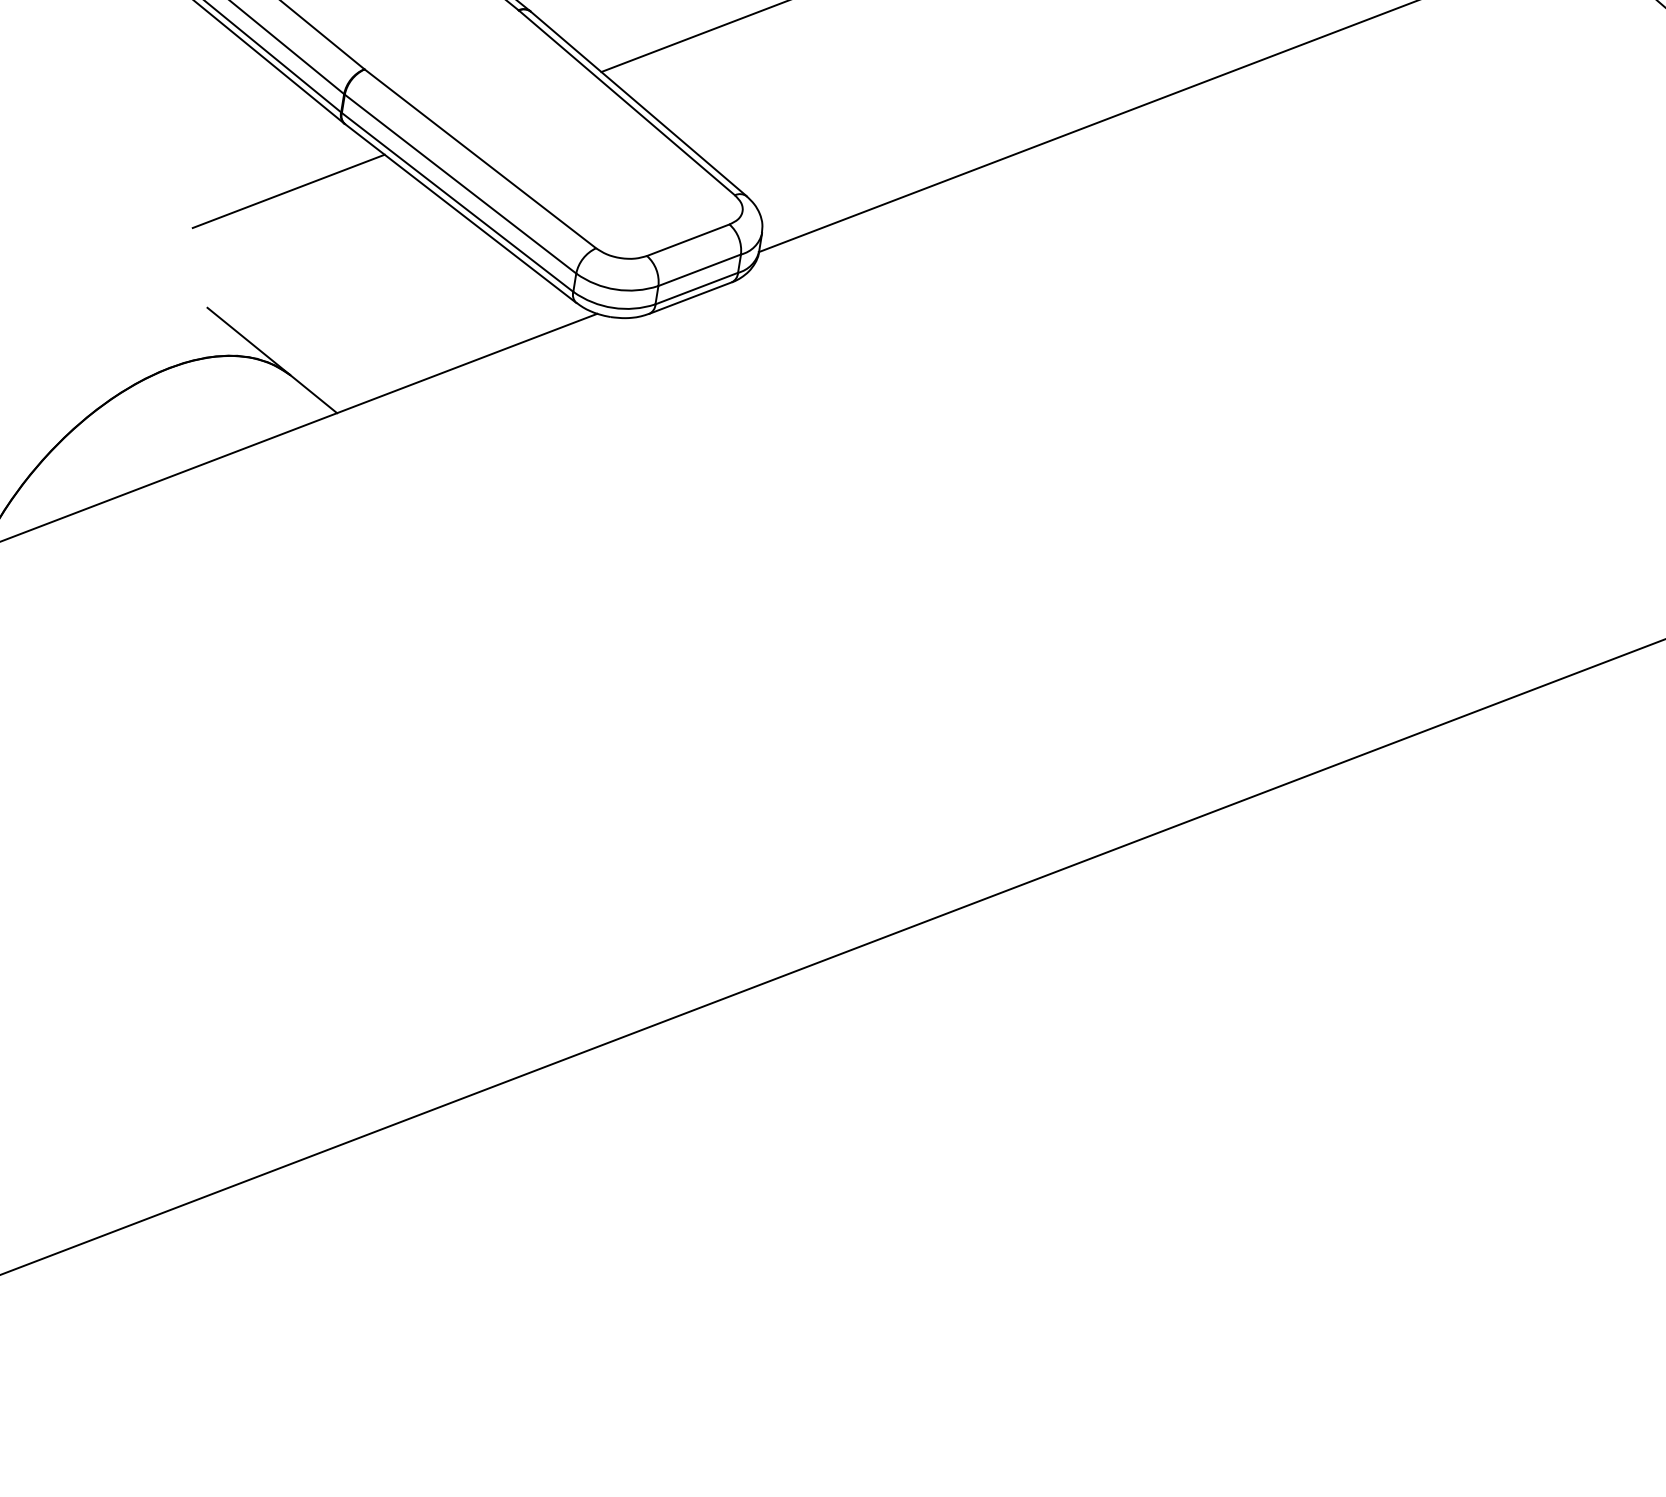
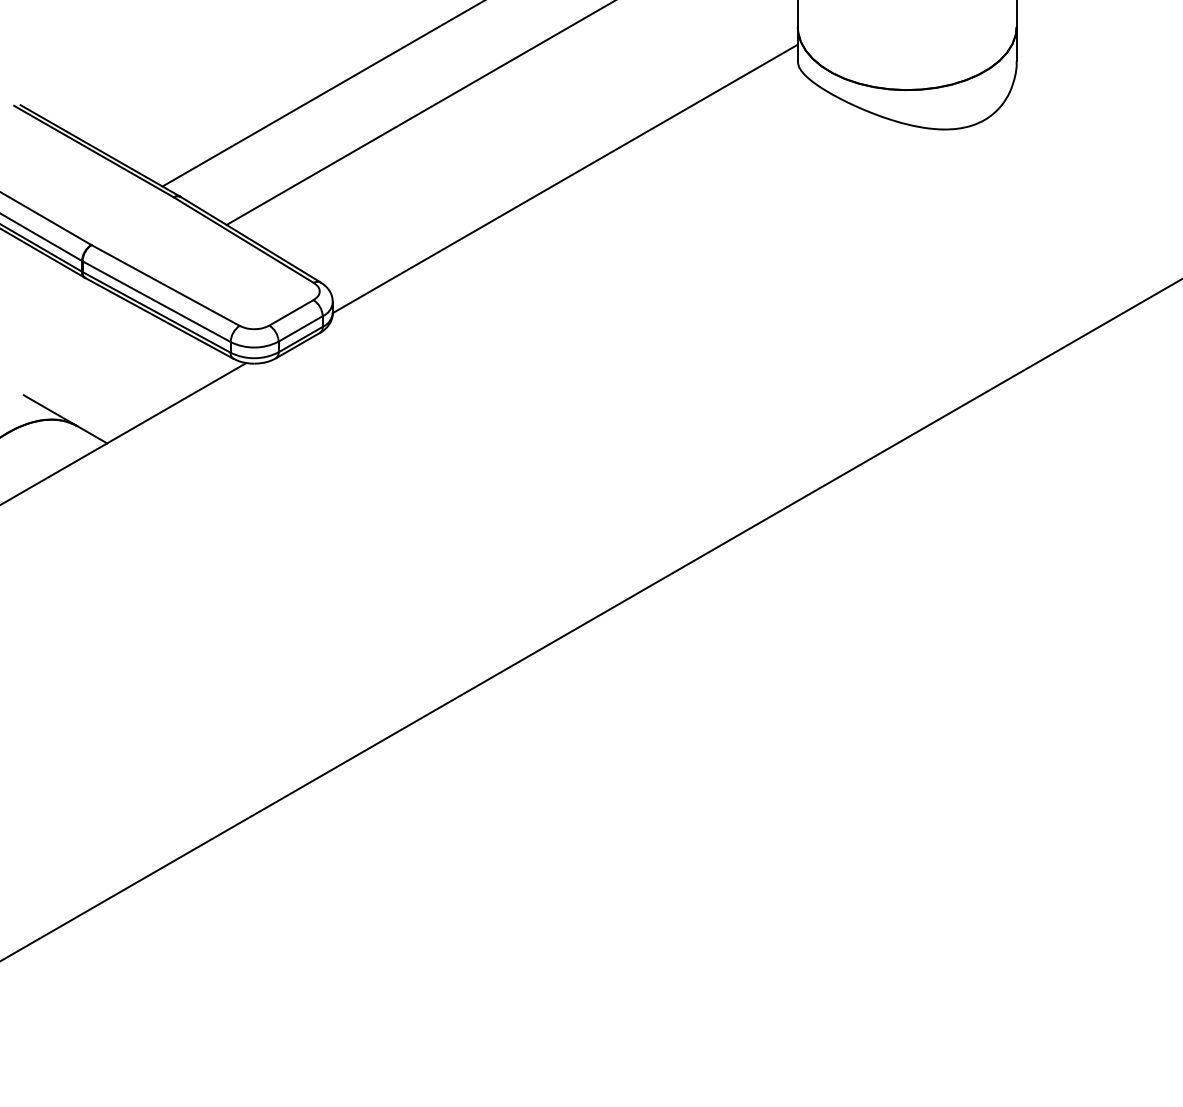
line: (288, 191) -> (59, 321), removed

